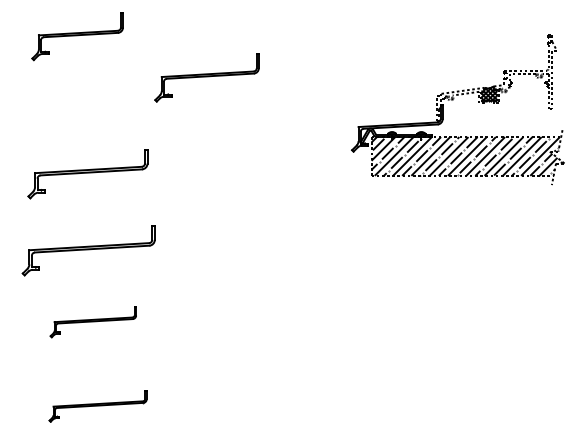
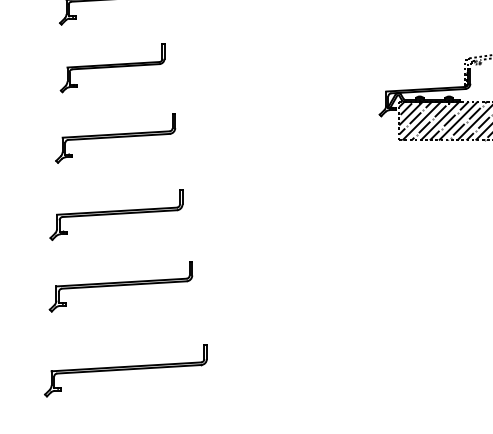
part: (206, 77) -> (112, 68), moved
part: (93, 322) -> (121, 287), size x1.67
part: (97, 406) -> (125, 371), size x1.67

